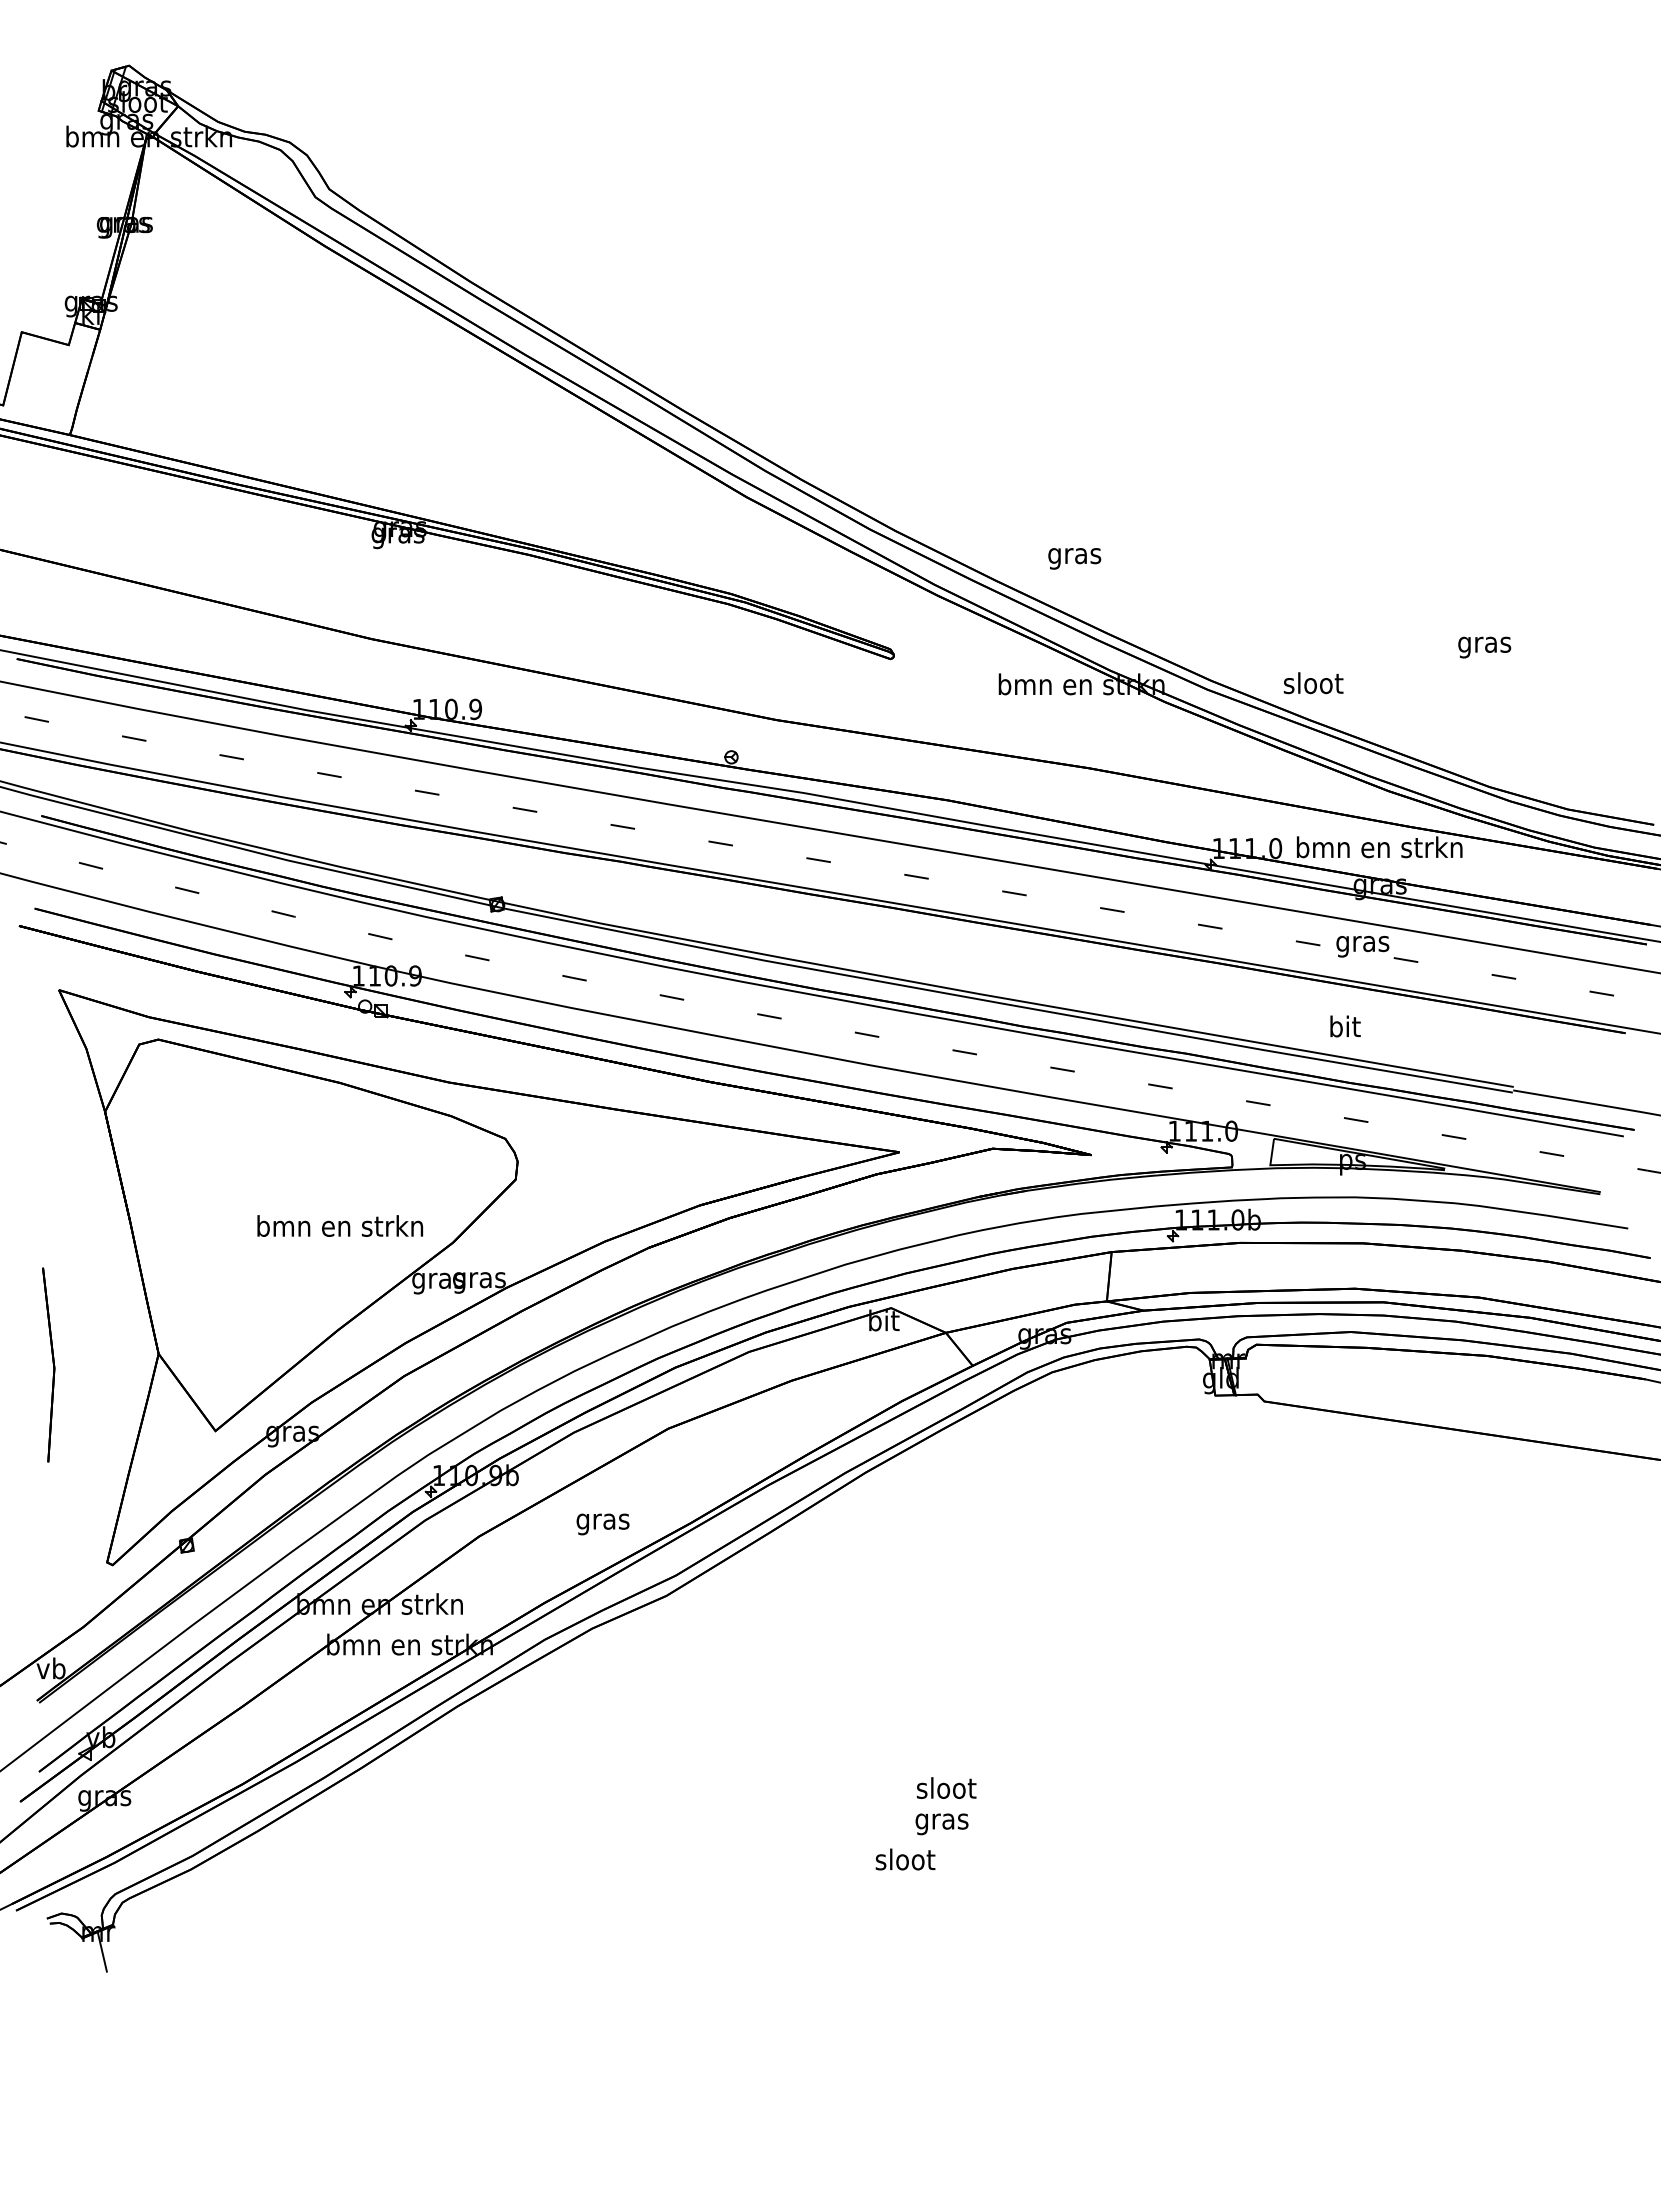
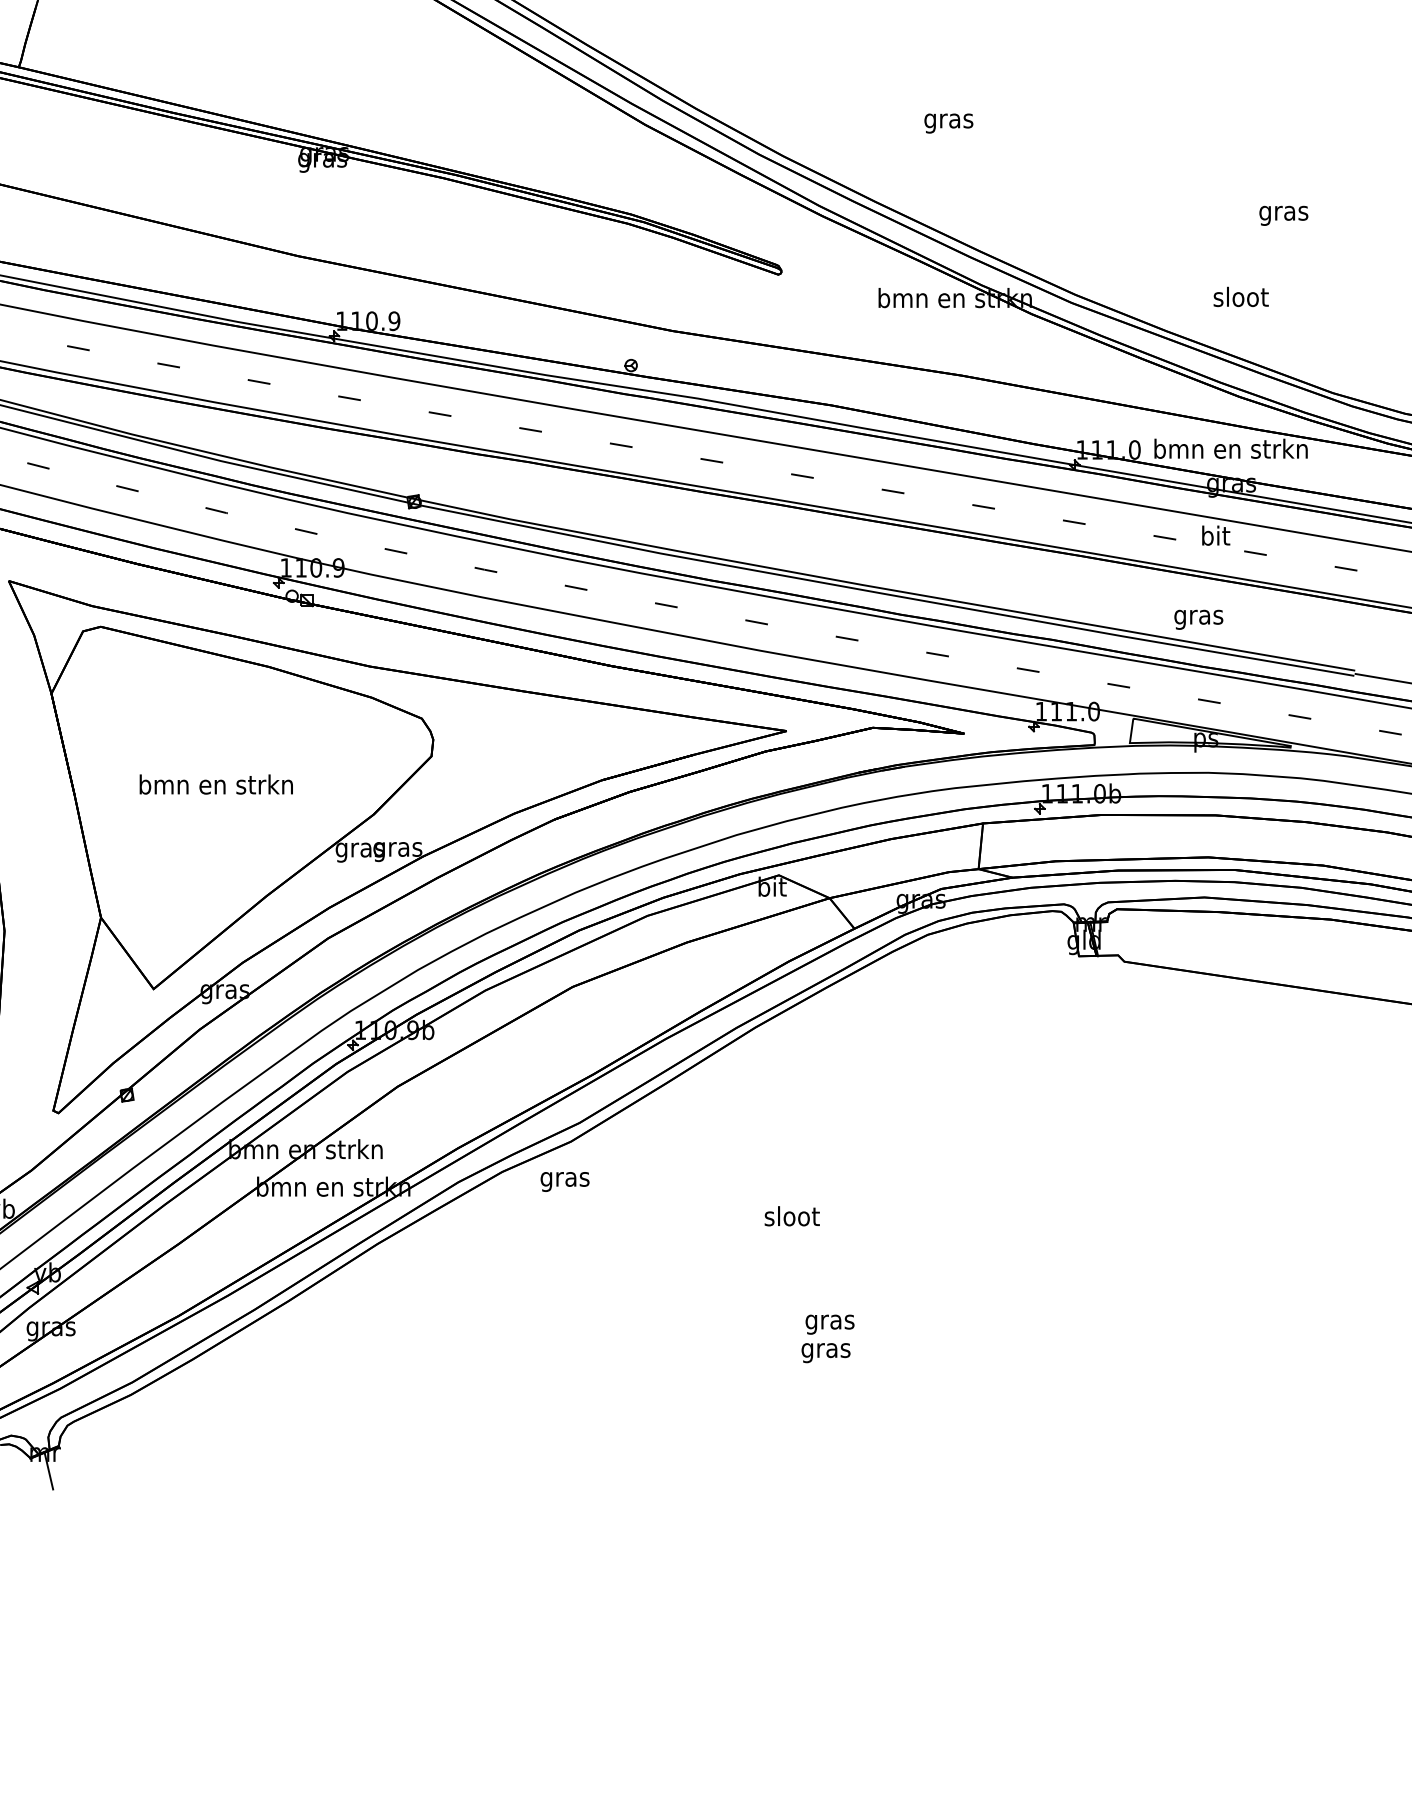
text: (1074, 558) -> (948, 123), moved
text: (1484, 647) -> (1283, 215), moved
text: (1313, 683) -> (1241, 297), moved
text: (1362, 943) -> (1215, 537), gras -> bit
text: (1344, 1028) -> (1198, 616), bit -> gras
text: (340, 1225) -> (216, 784), moved
text: (602, 1524) -> (564, 1182), moved
text: (946, 1790) -> (830, 1321), sloot -> gras
text: (905, 1859) -> (792, 1216), moved

